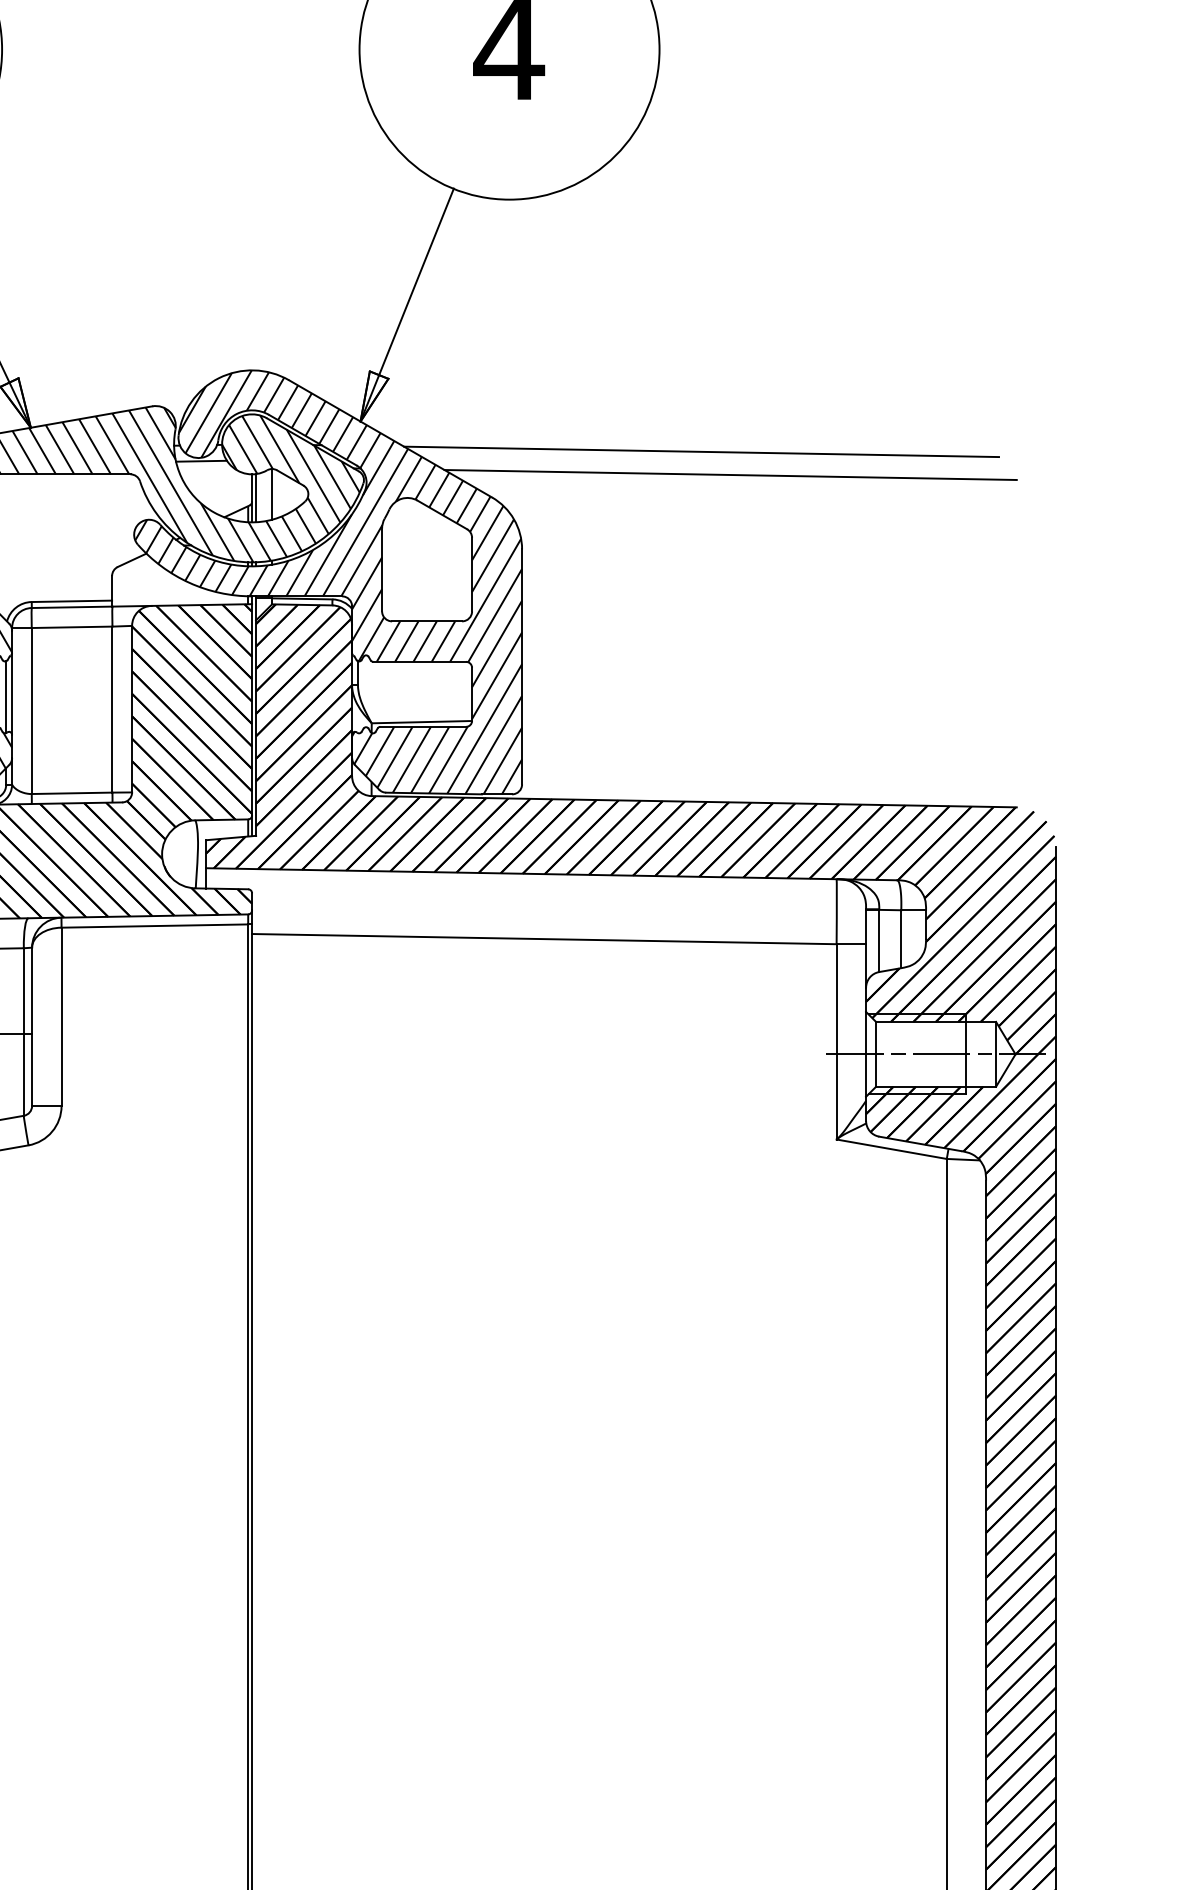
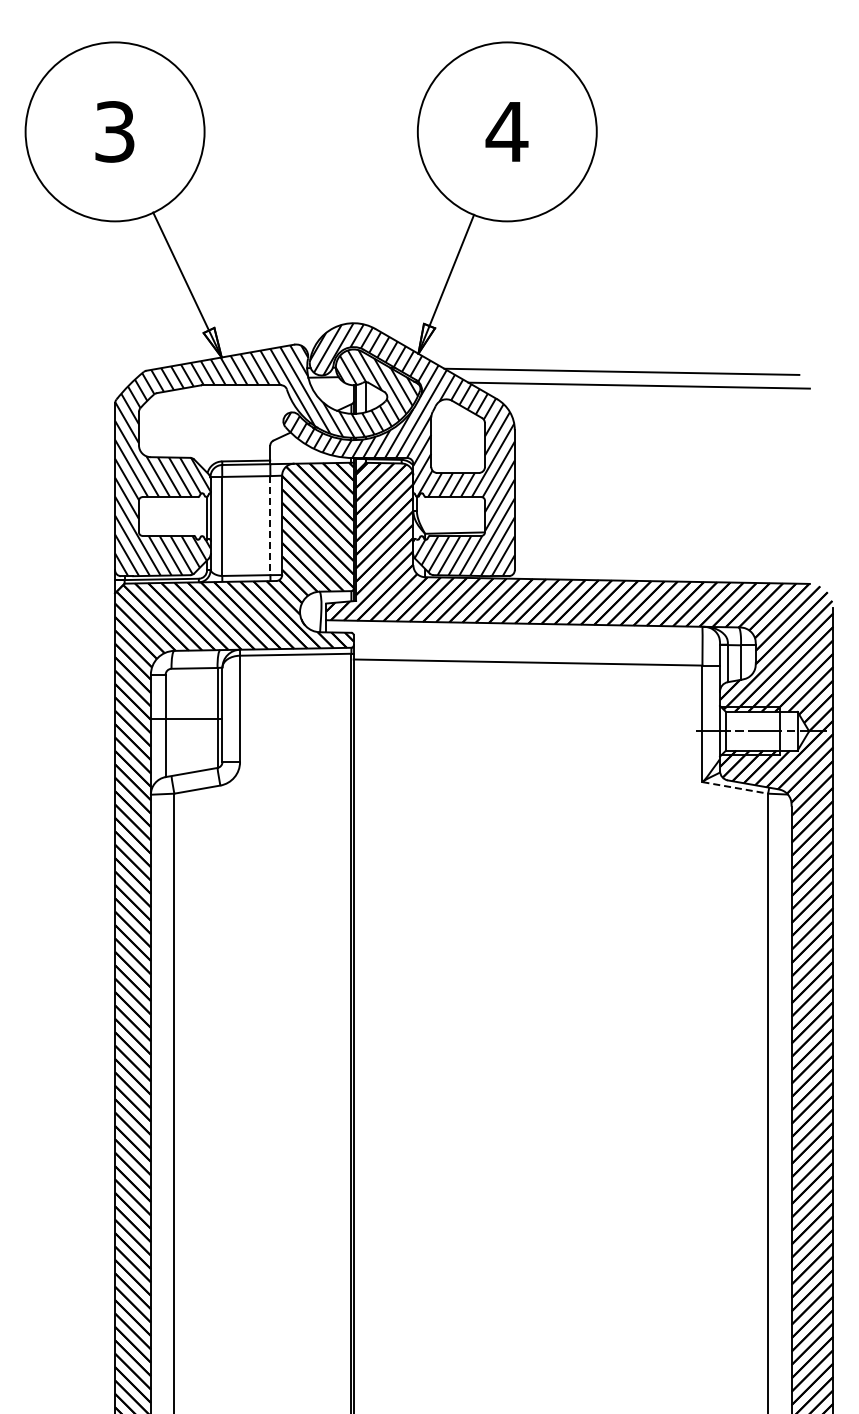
line: (112, 709) -> (270, 525), solid -> dashed
line: (892, 1148) -> (735, 787), solid -> dashed

